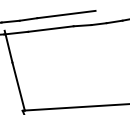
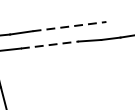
line: (66, 14) -> (69, 26), solid -> dashed
line: (50, 29) -> (49, 45), solid -> dashed

